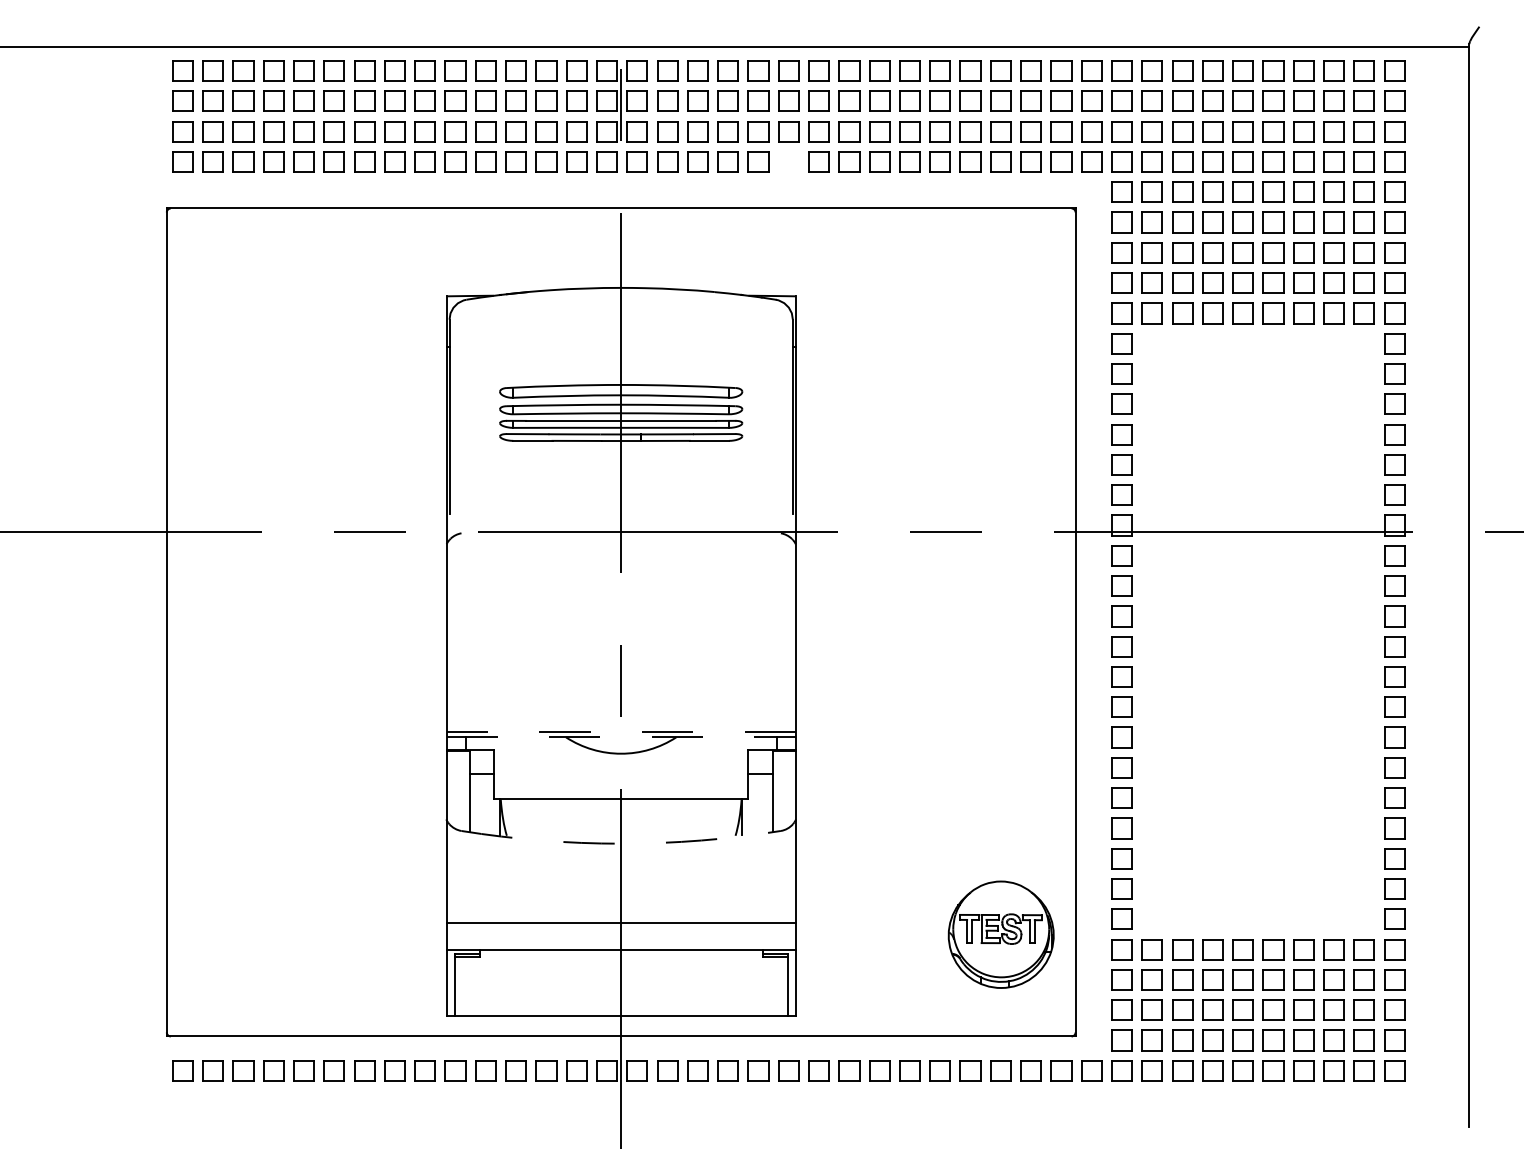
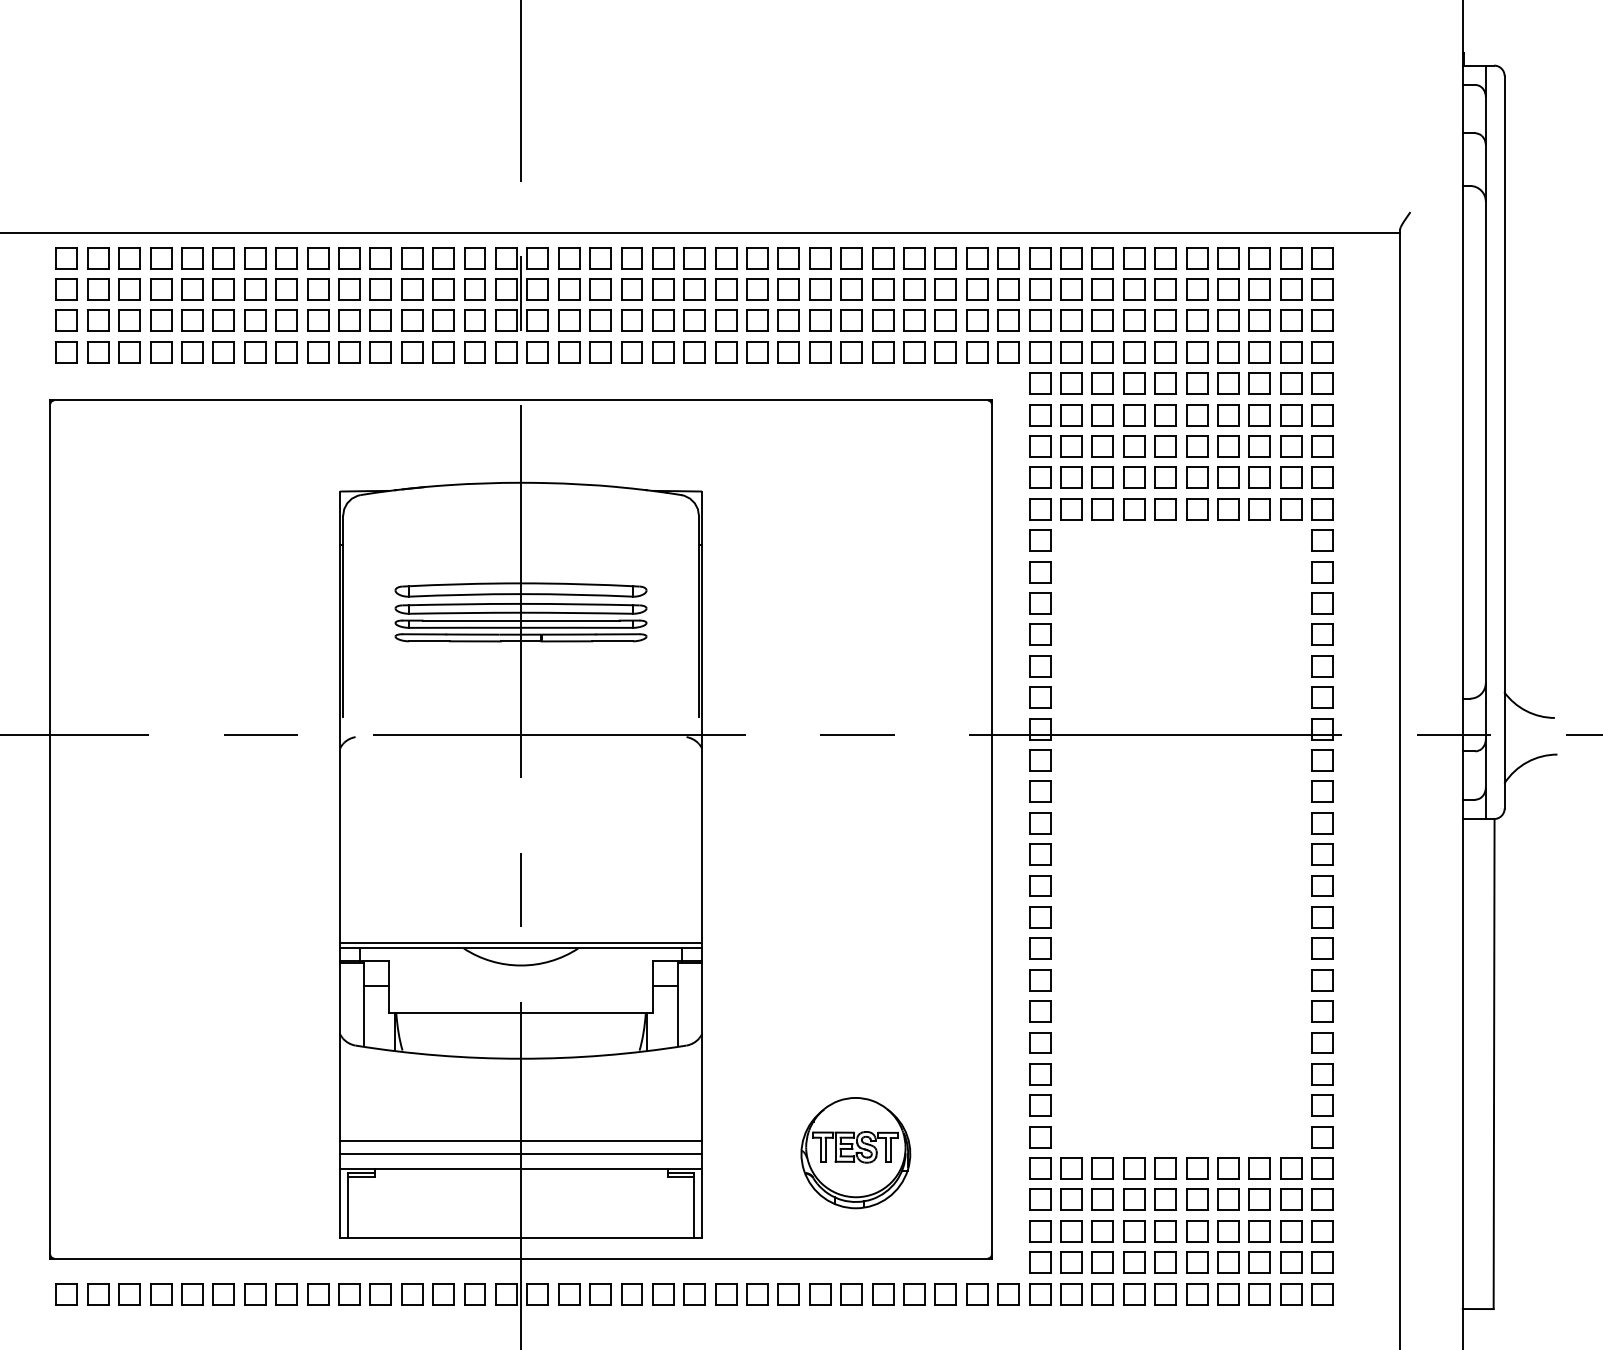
part: (788, 162) -> (694, 352), added
line: (620, 731) -> (520, 942), dashed -> solid
line: (621, 737) -> (521, 948), dashed -> solid
arc: (621, 843) -> (521, 1058), dashed -> solid
line: (621, 935) -> (521, 1153), added
part: (1000, 935) -> (855, 1153), moved

